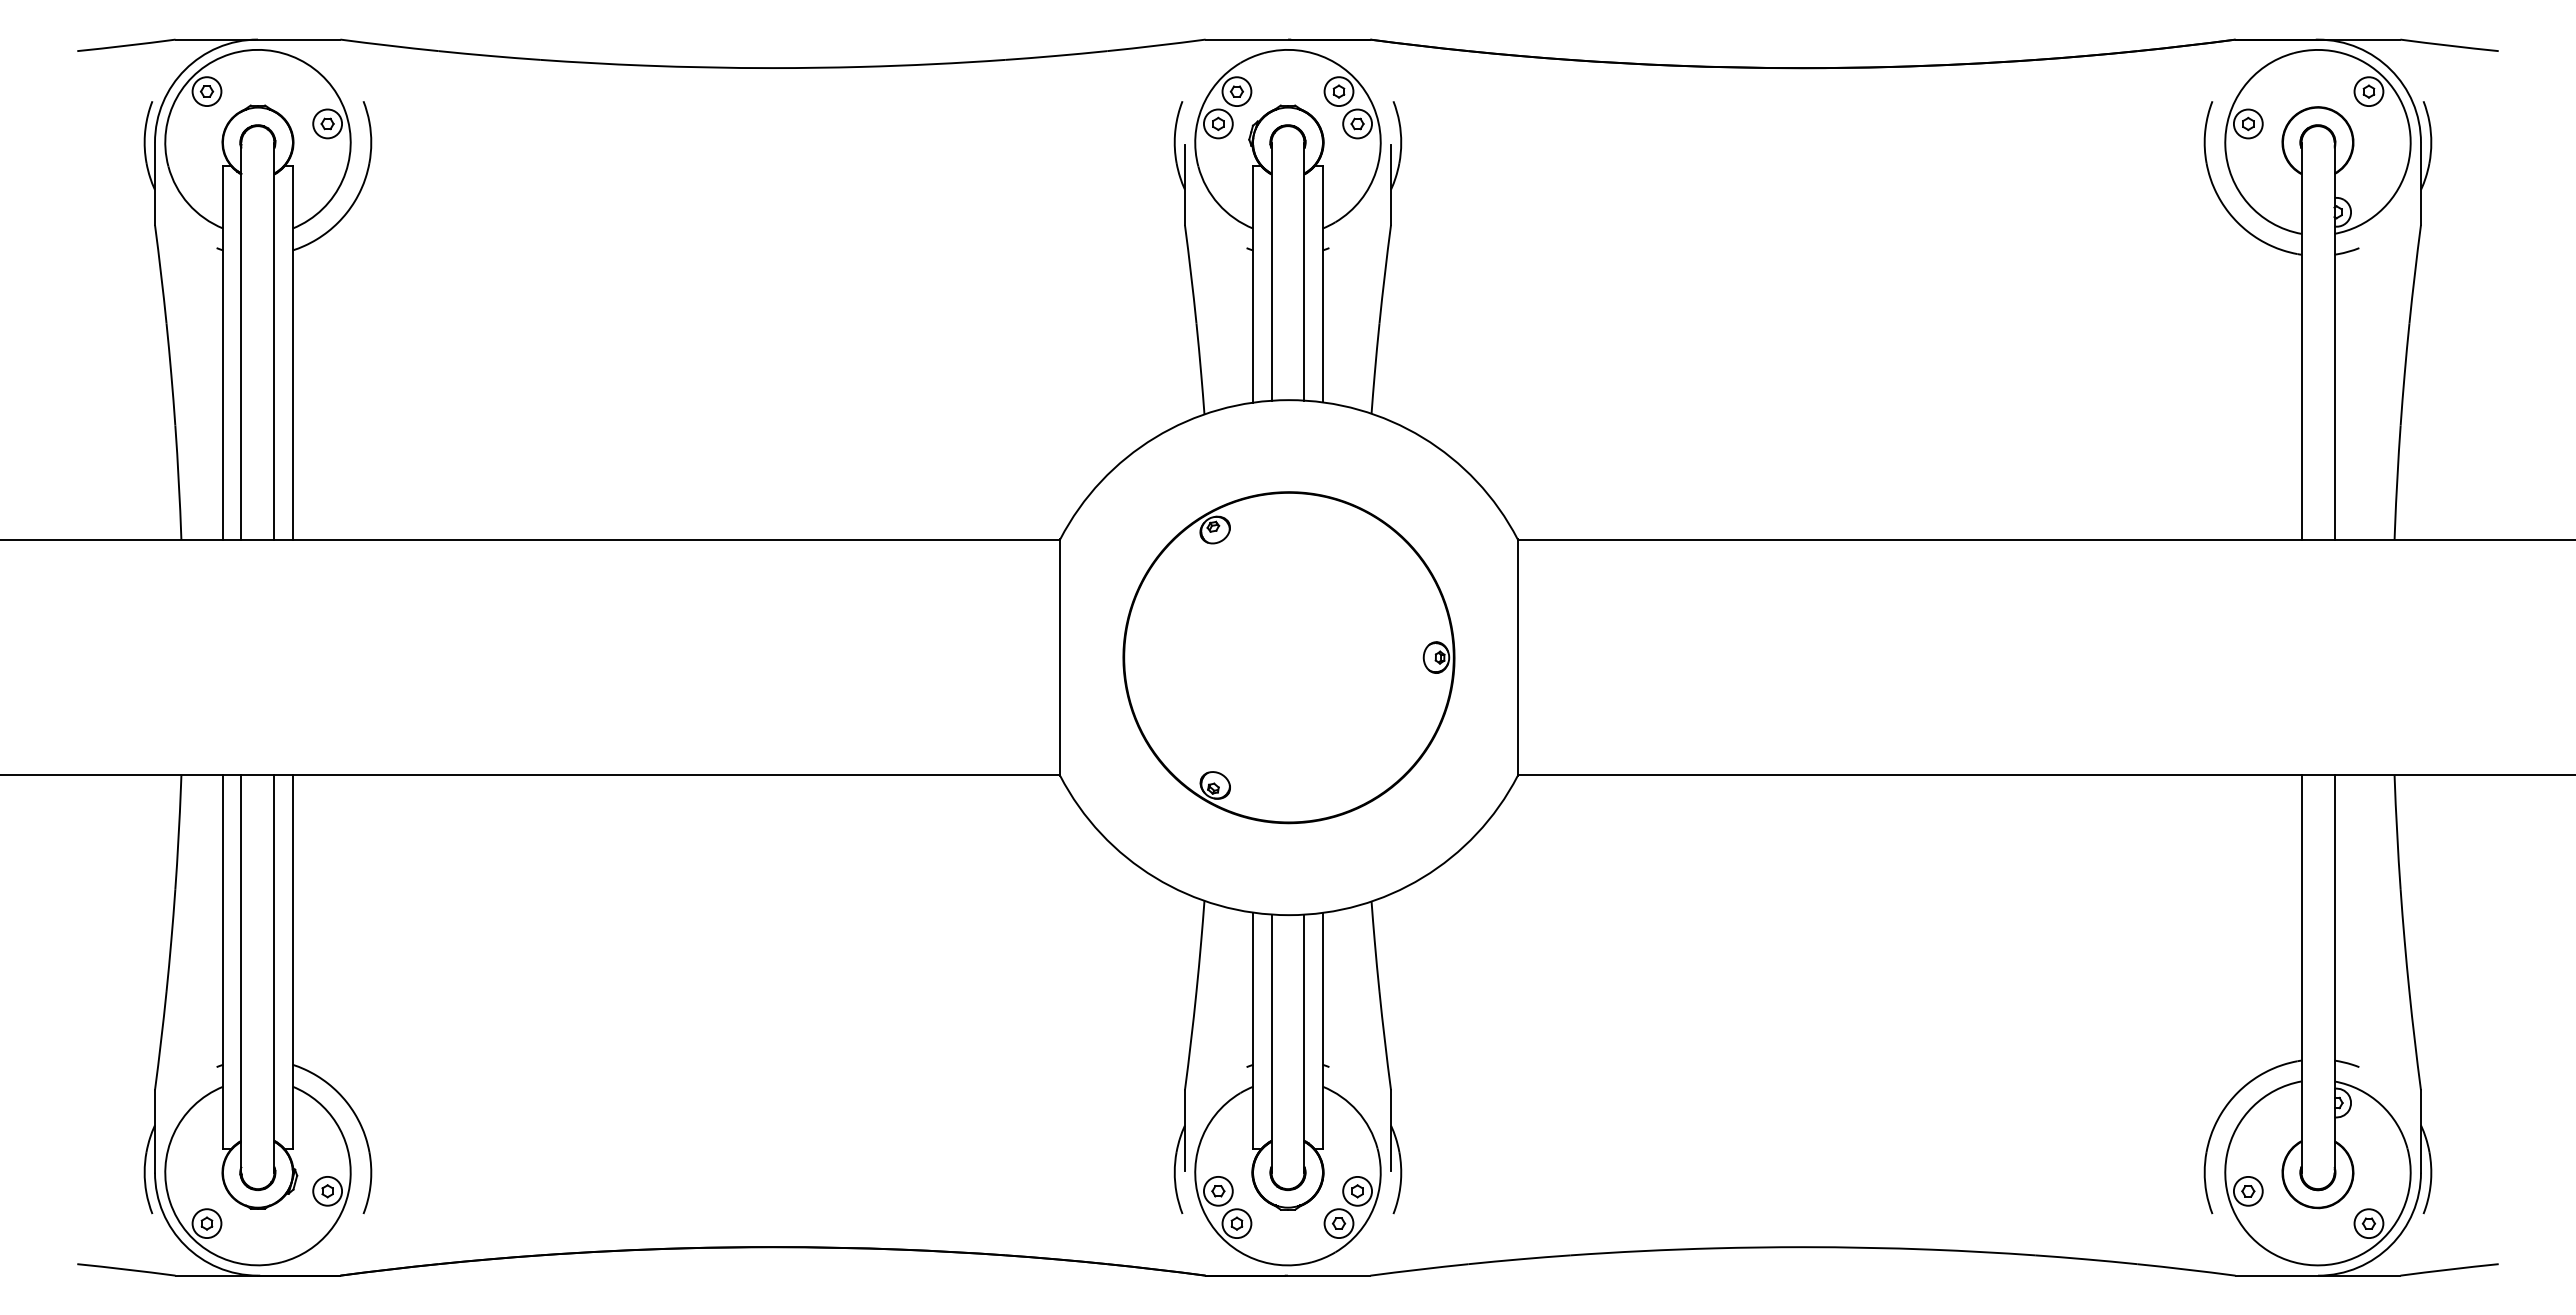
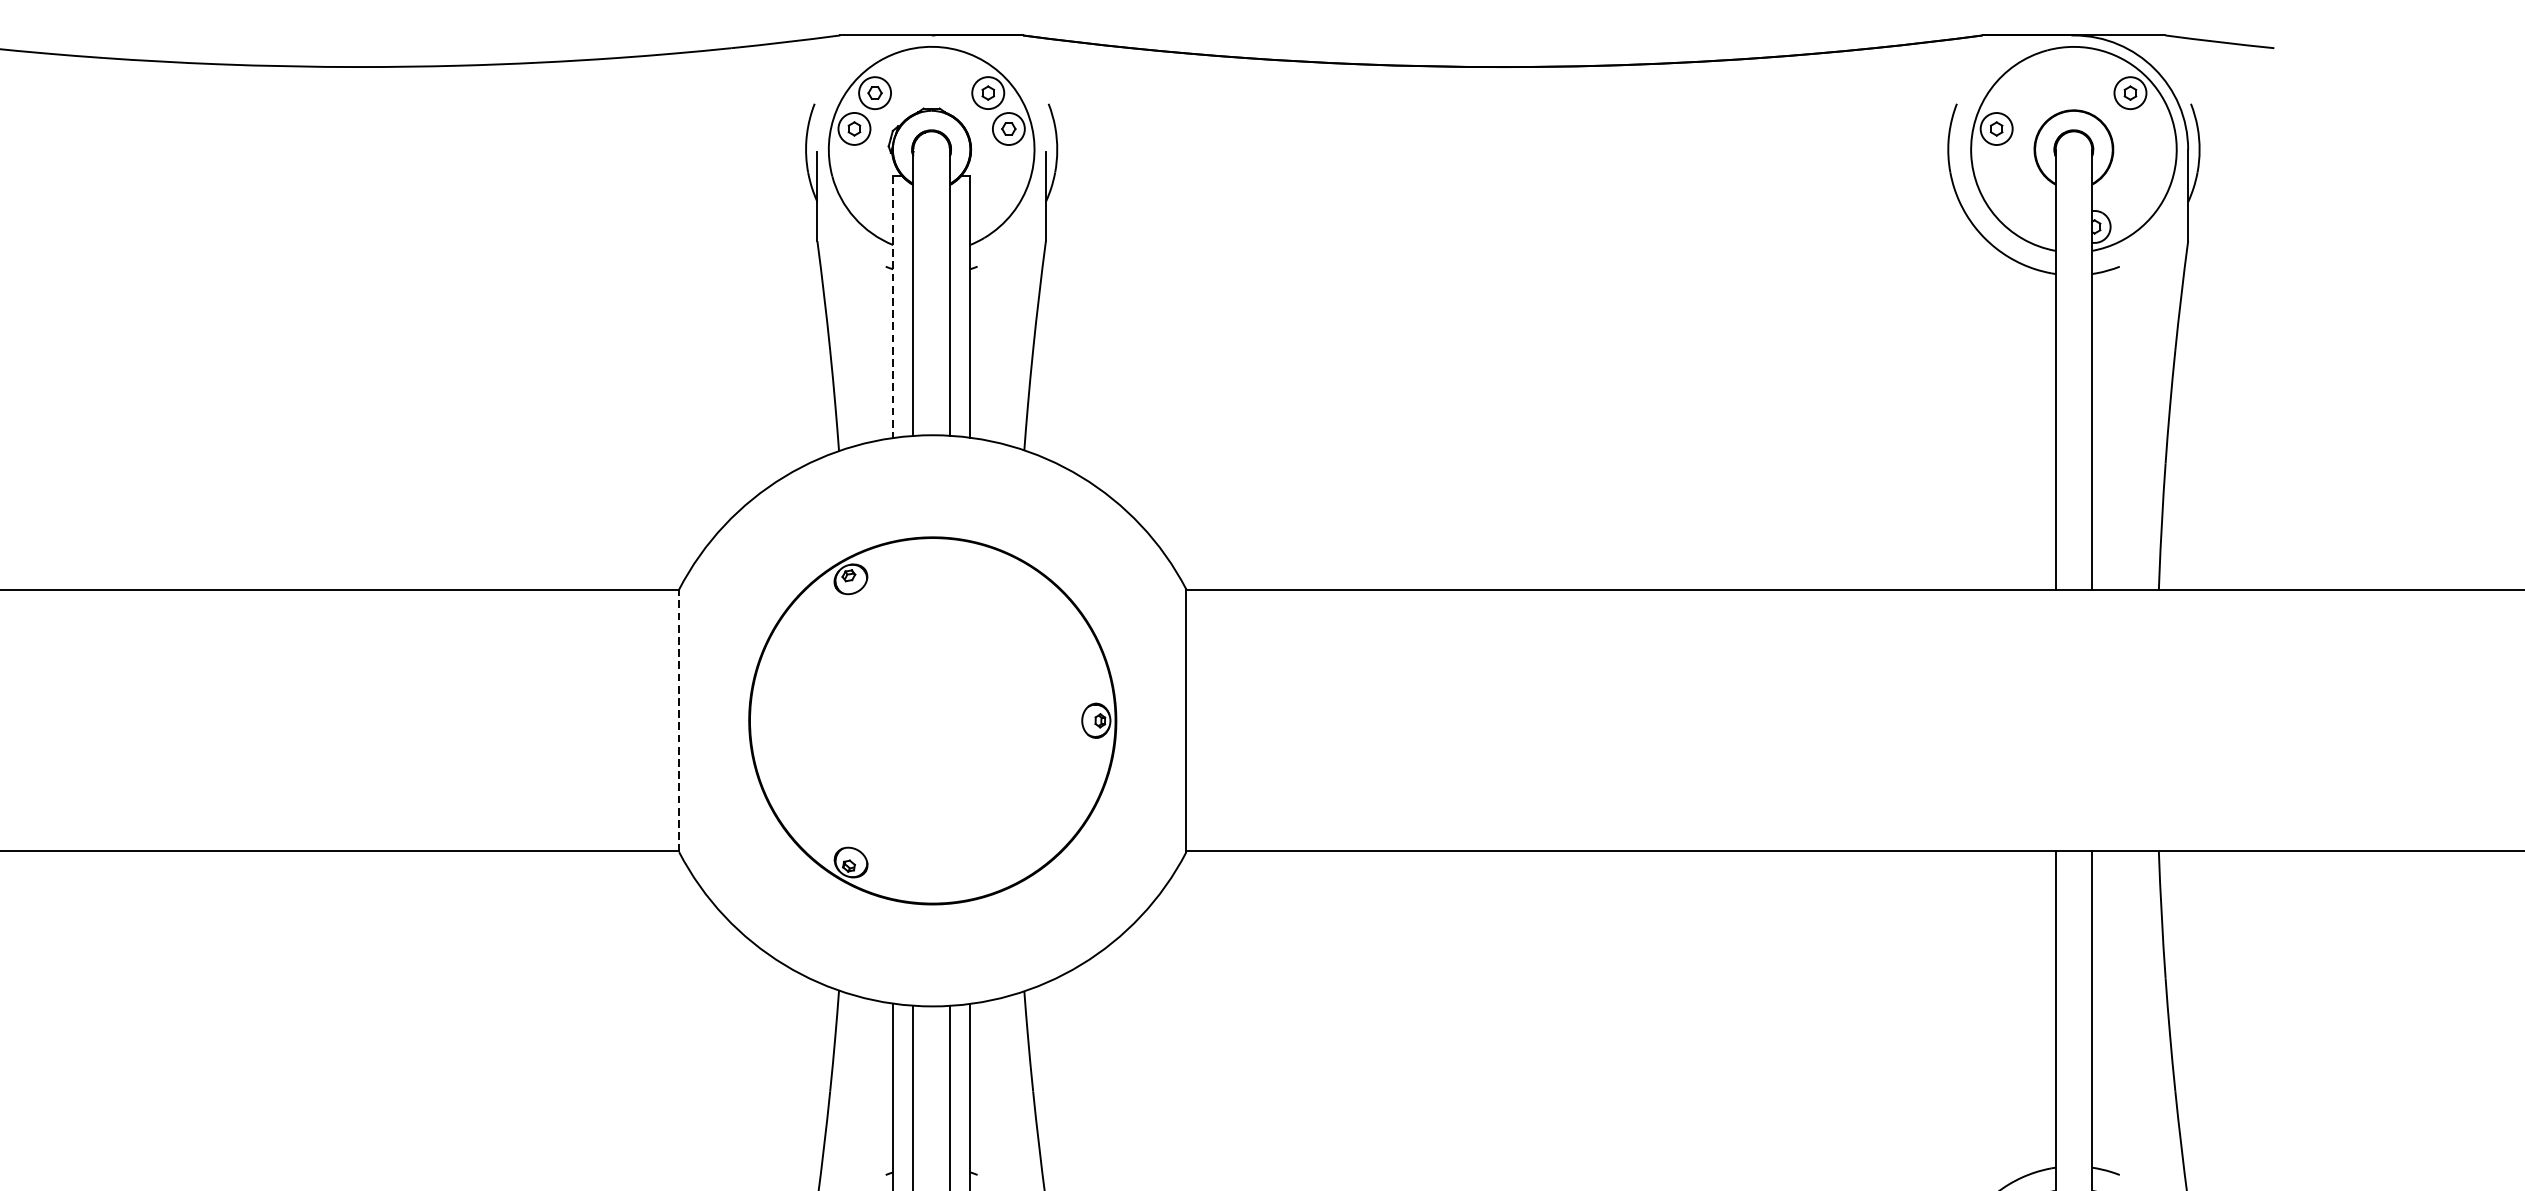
line: (1253, 284) -> (893, 307), solid -> dashed
line: (1060, 657) -> (679, 720), solid -> dashed

